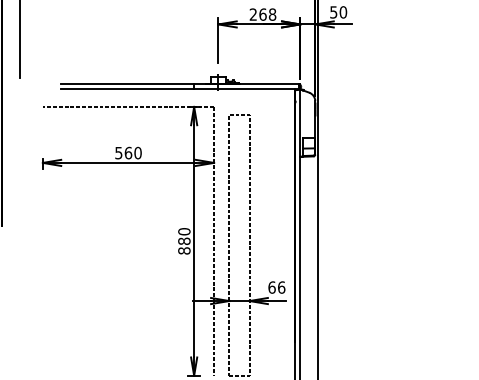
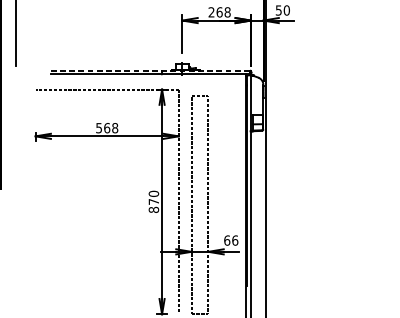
line: (180, 84) -> (150, 70), solid -> dashed
text: (137, 153) -> (114, 128), 560 -> 568
text: (184, 240) -> (154, 201), 880 -> 870

